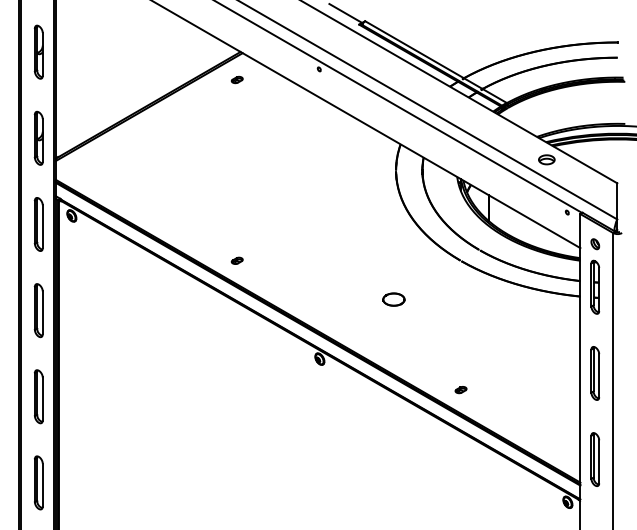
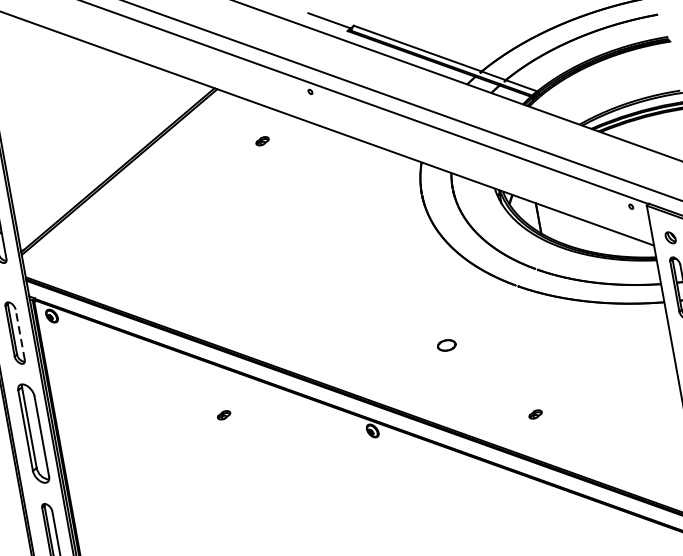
part: (236, 79) -> (261, 140), moved
part: (546, 159) -> (595, 149), removed
line: (42, 226) -> (19, 334), solid -> dashed
part: (236, 260) -> (223, 415), moved
part: (393, 299) -> (446, 345), size x0.7
part: (38, 310) -> (33, 433), size x1.6
part: (460, 390) -> (535, 415), moved

